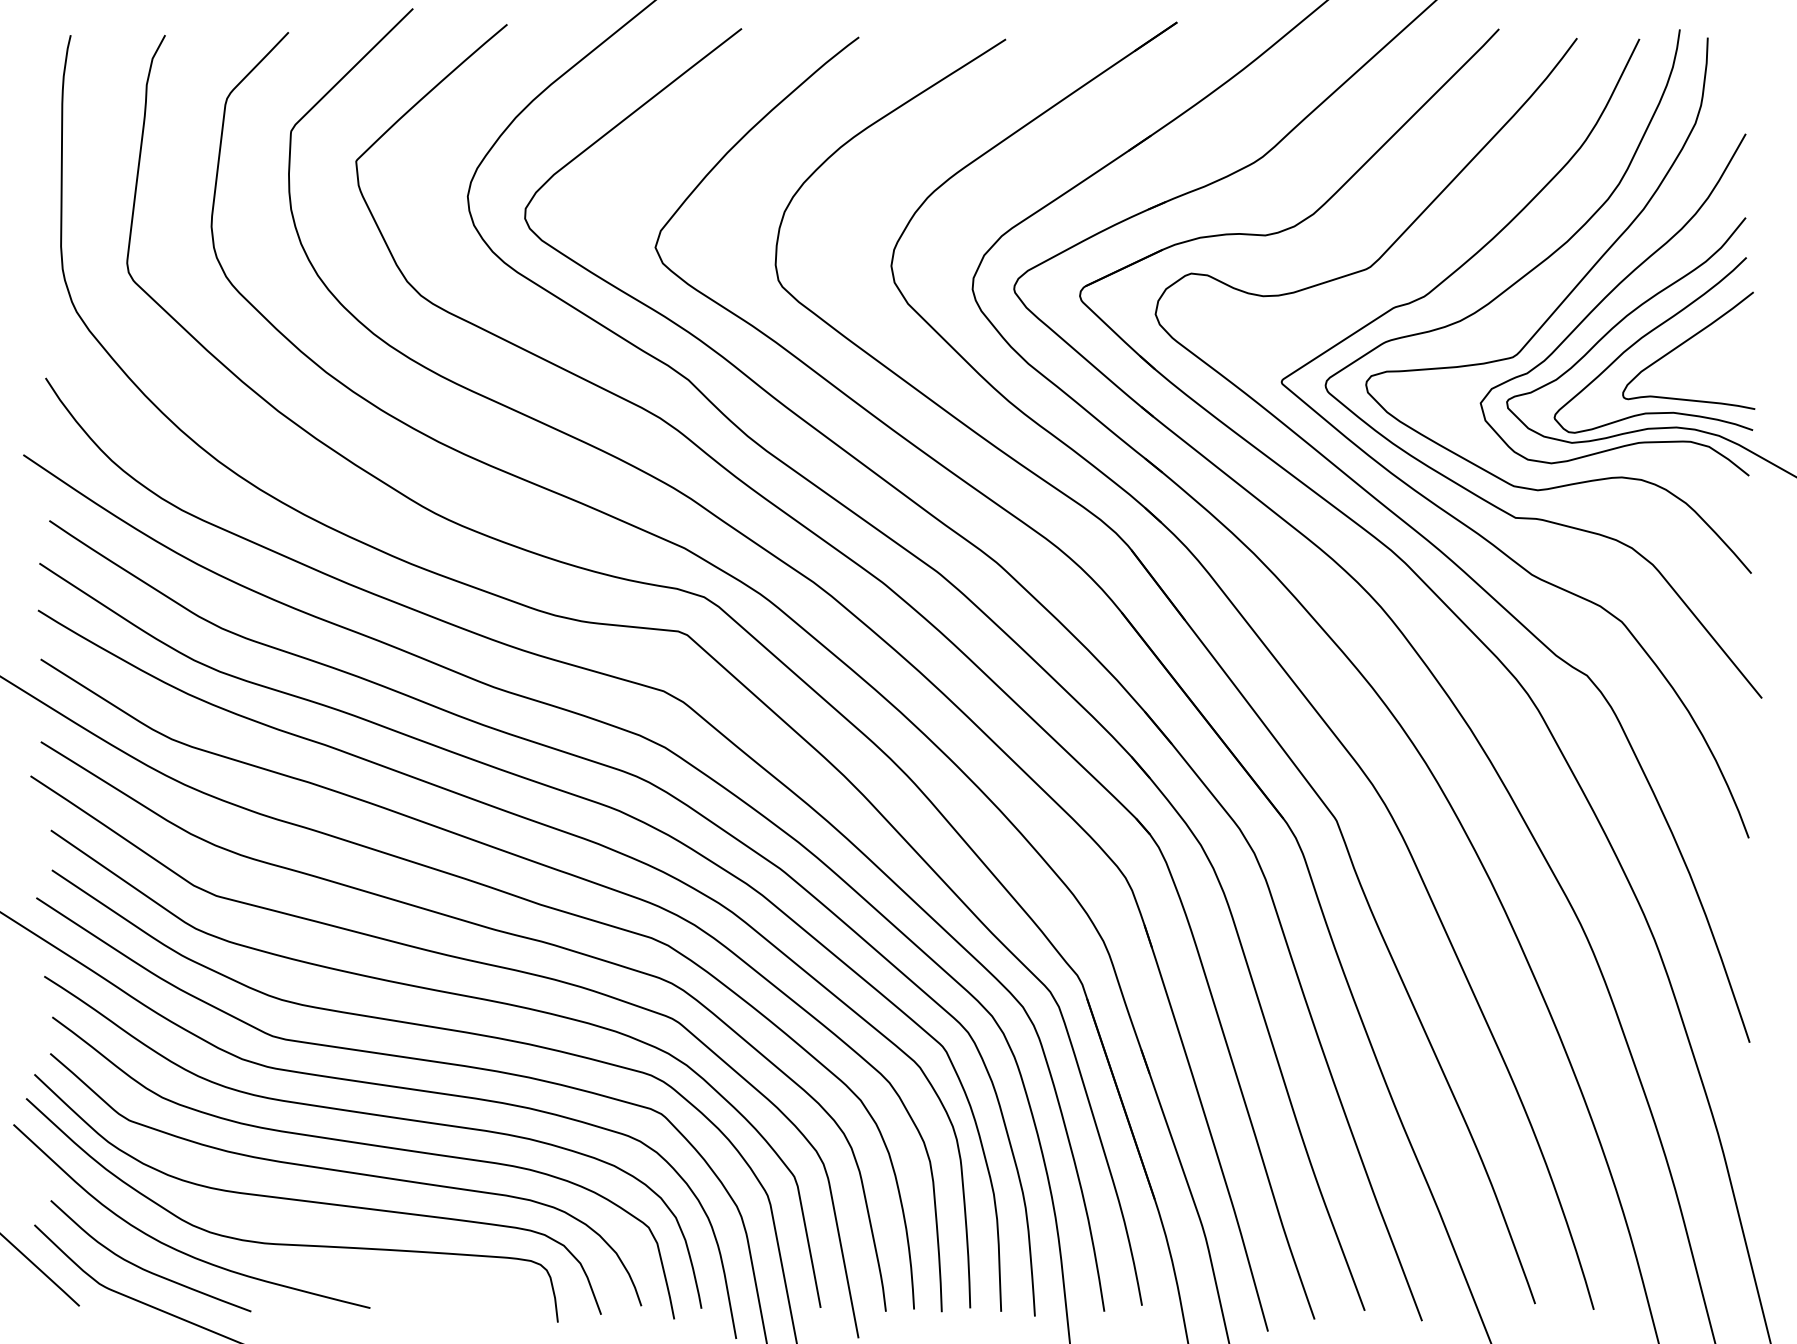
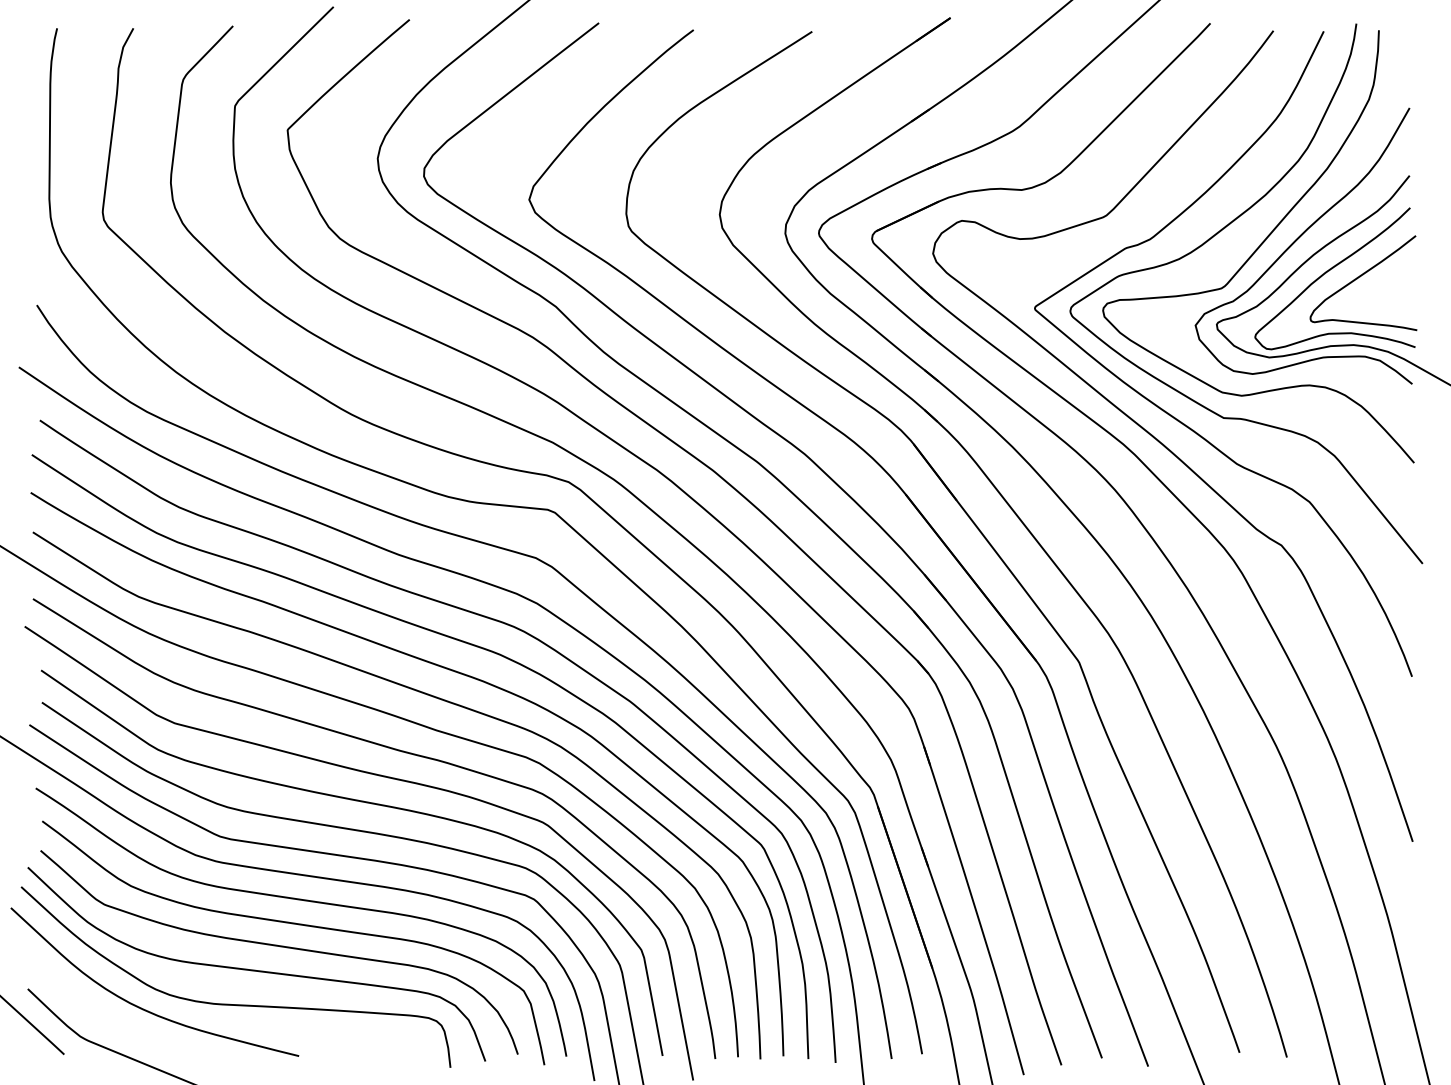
curve: (143, 1267) -> (115, 1023), removed

